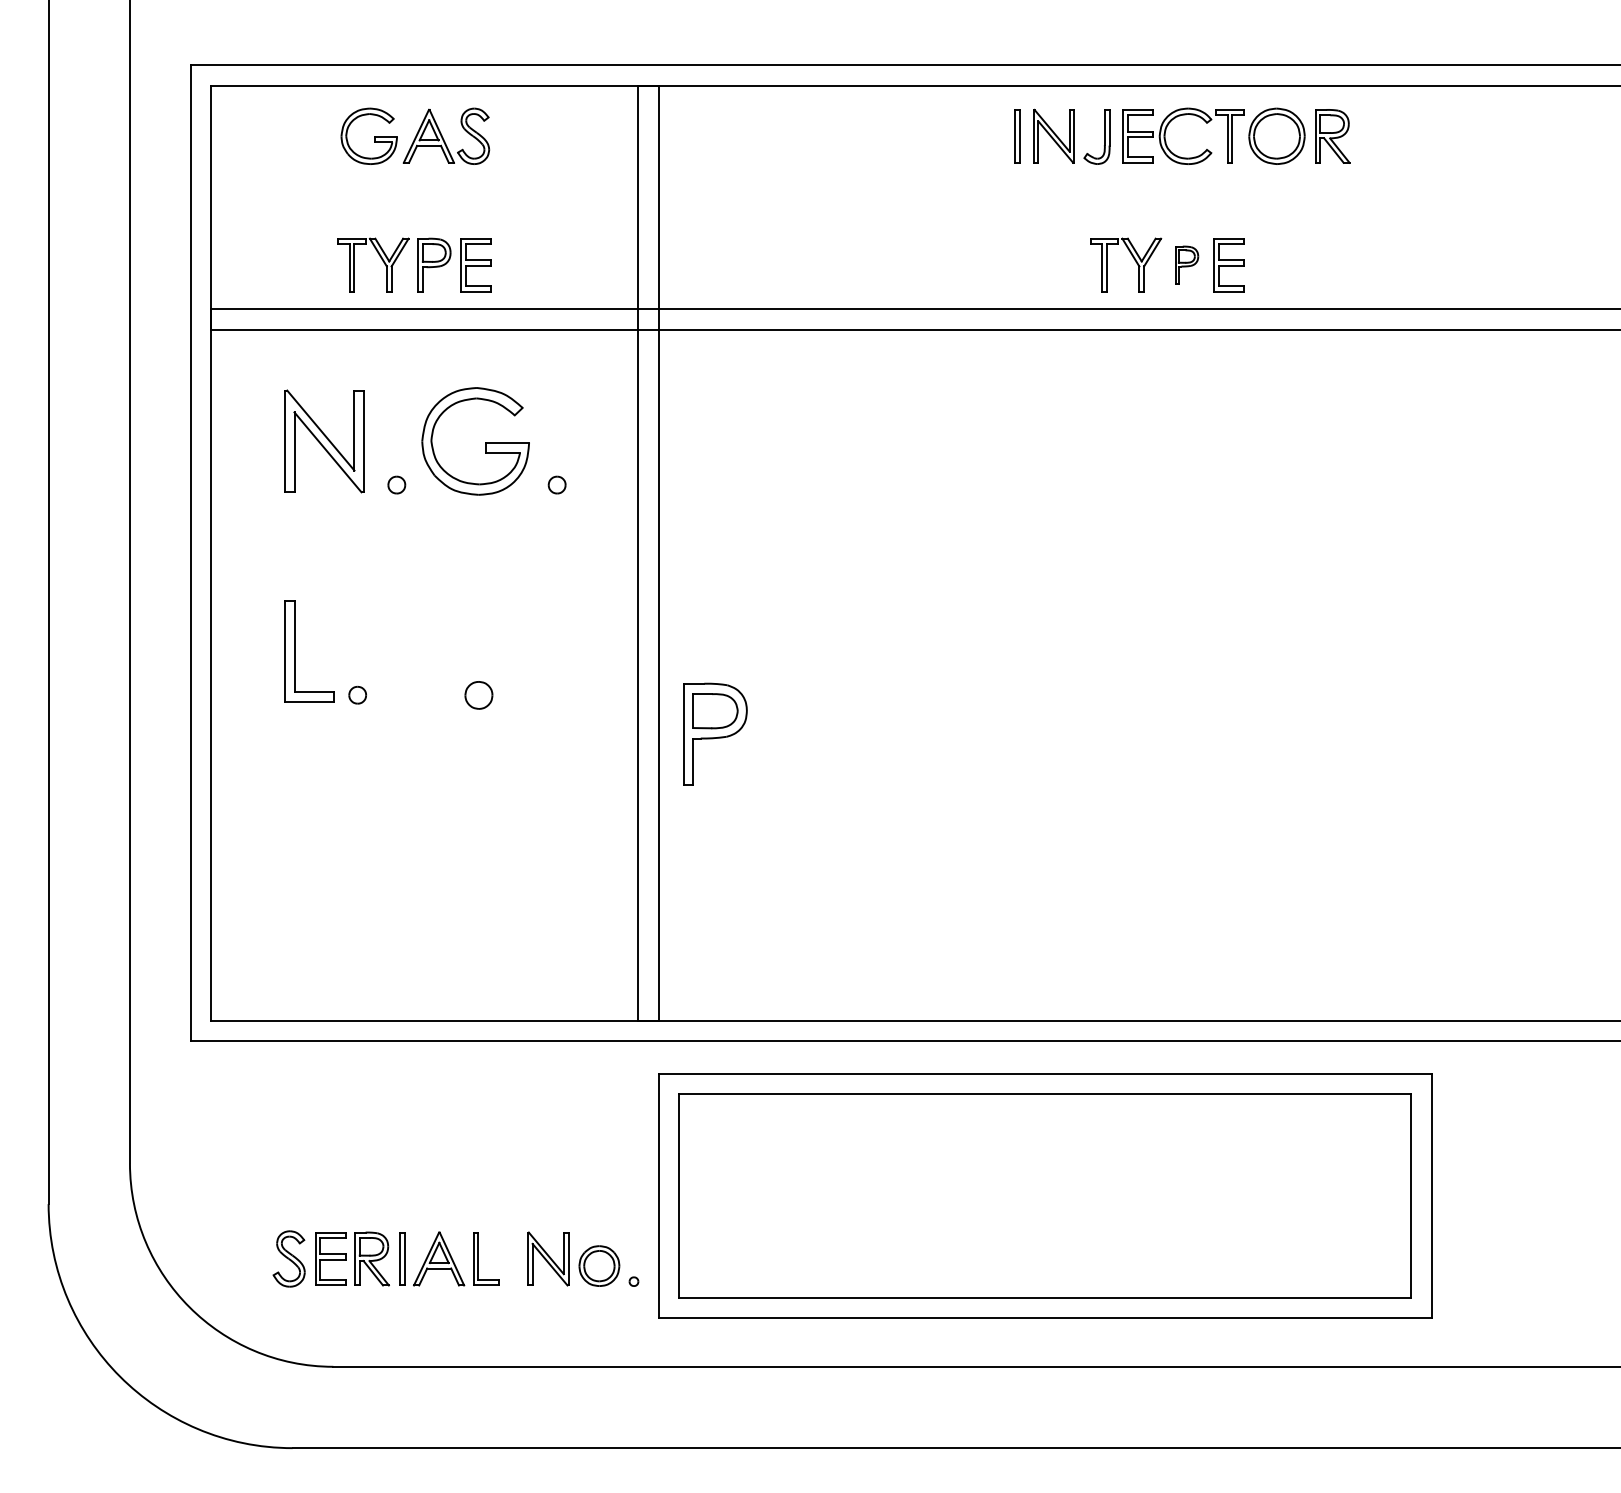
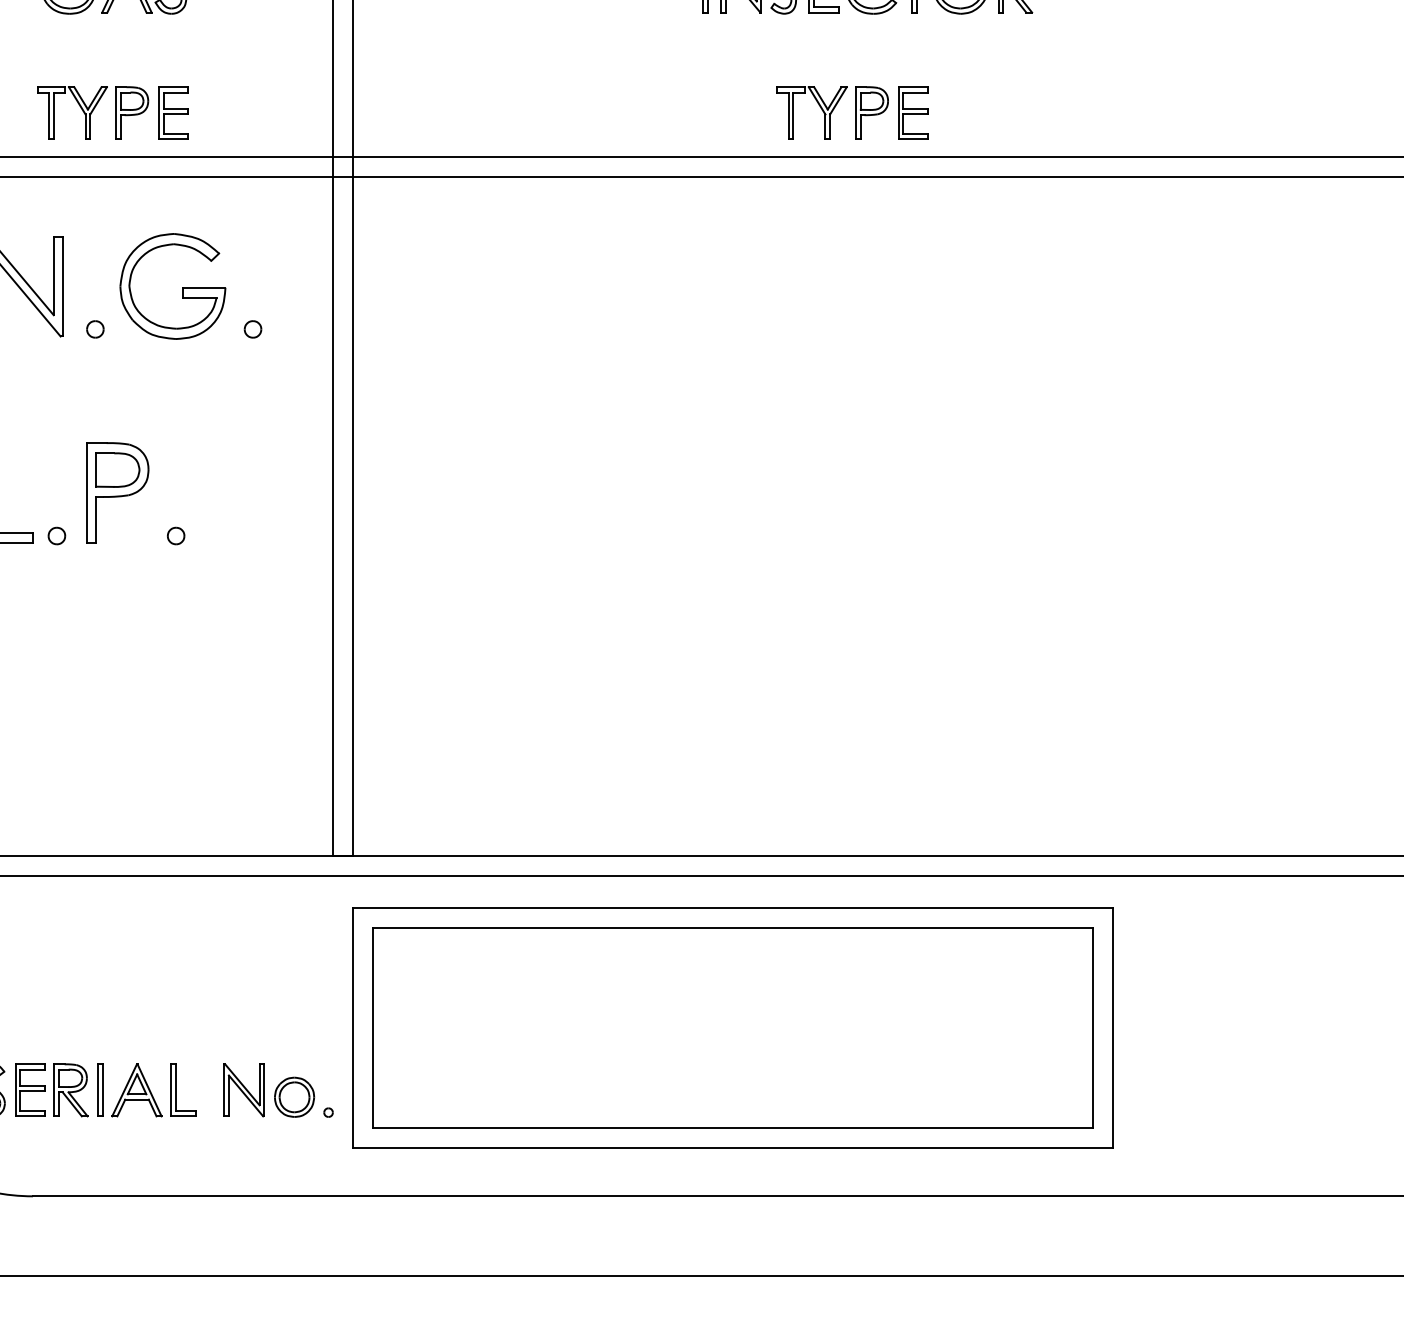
part: (1186, 264) -> (871, 112), size x1.43
part: (478, 694) -> (175, 535), size x0.62
part: (715, 733) -> (117, 492), moved

